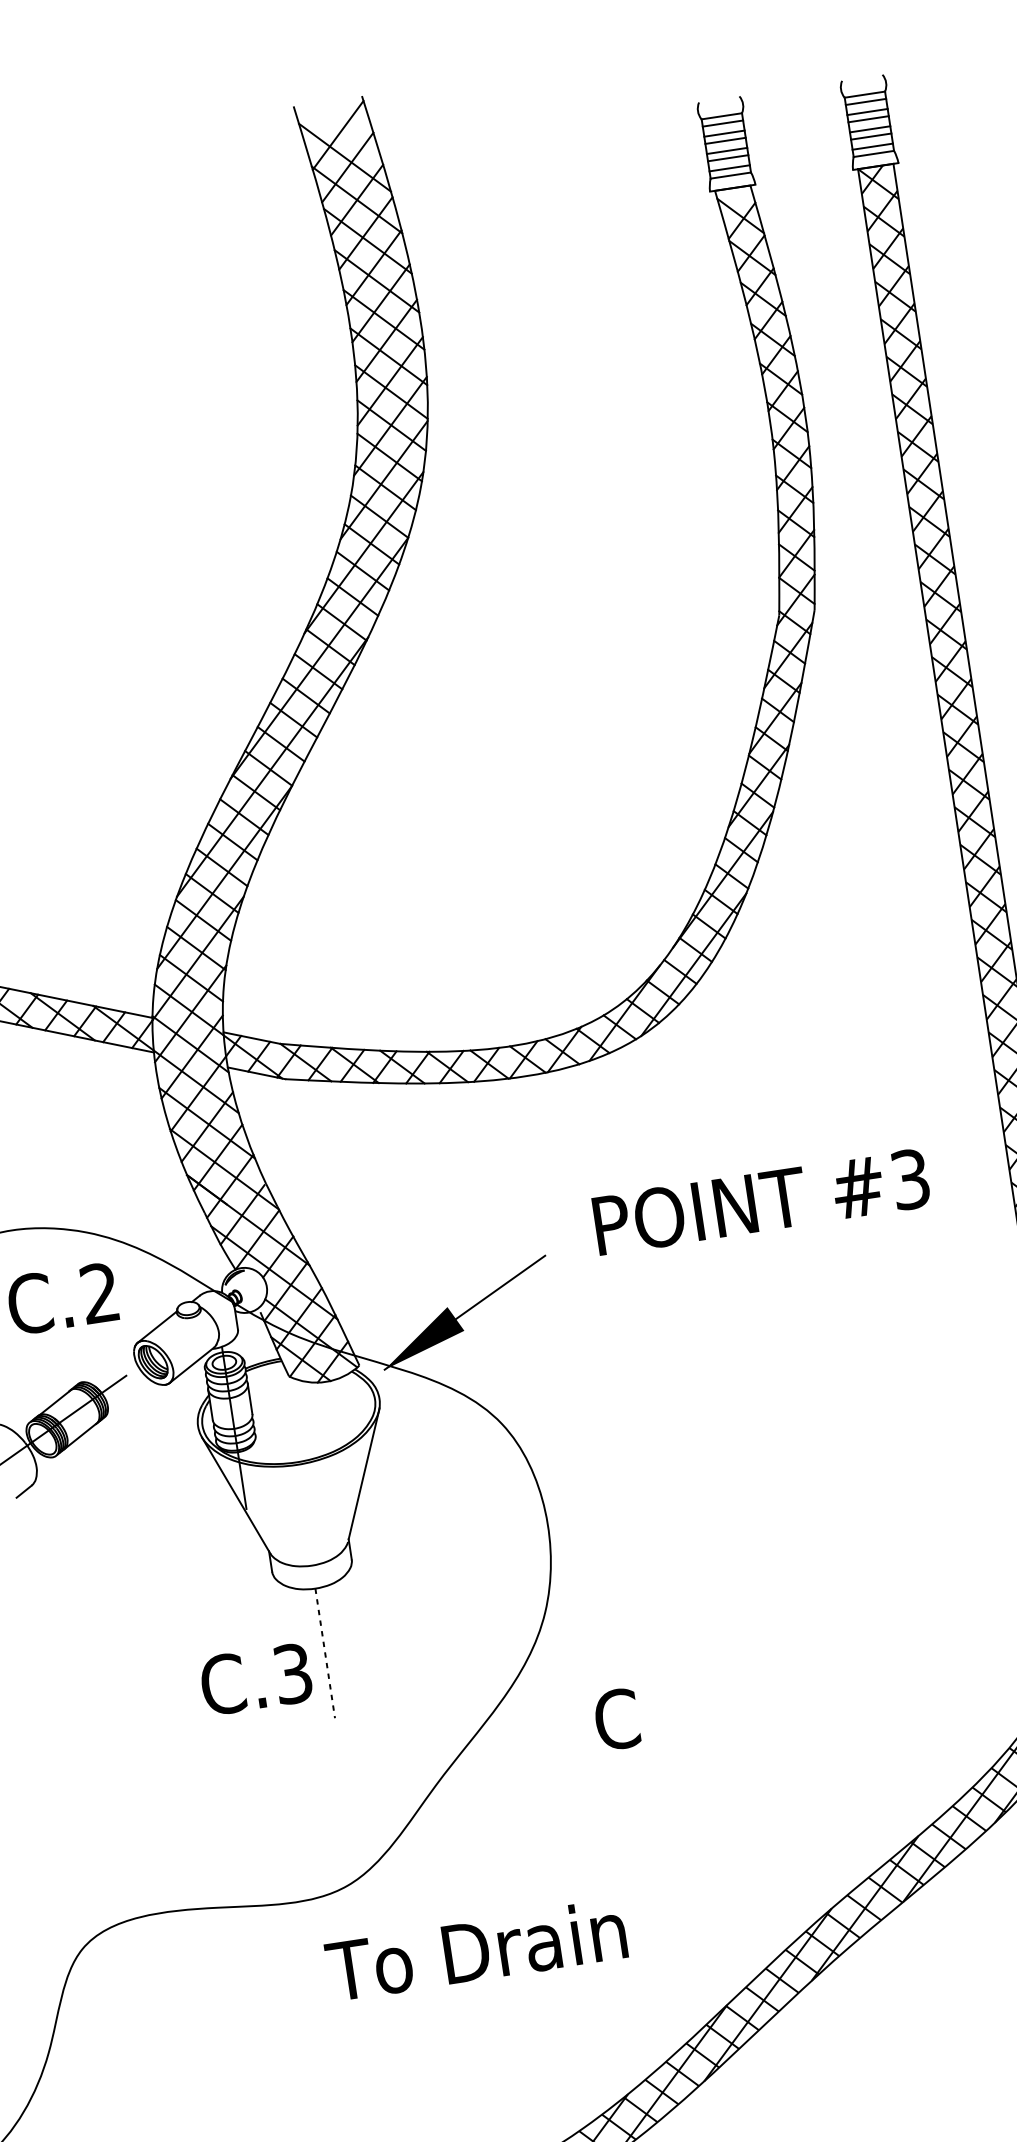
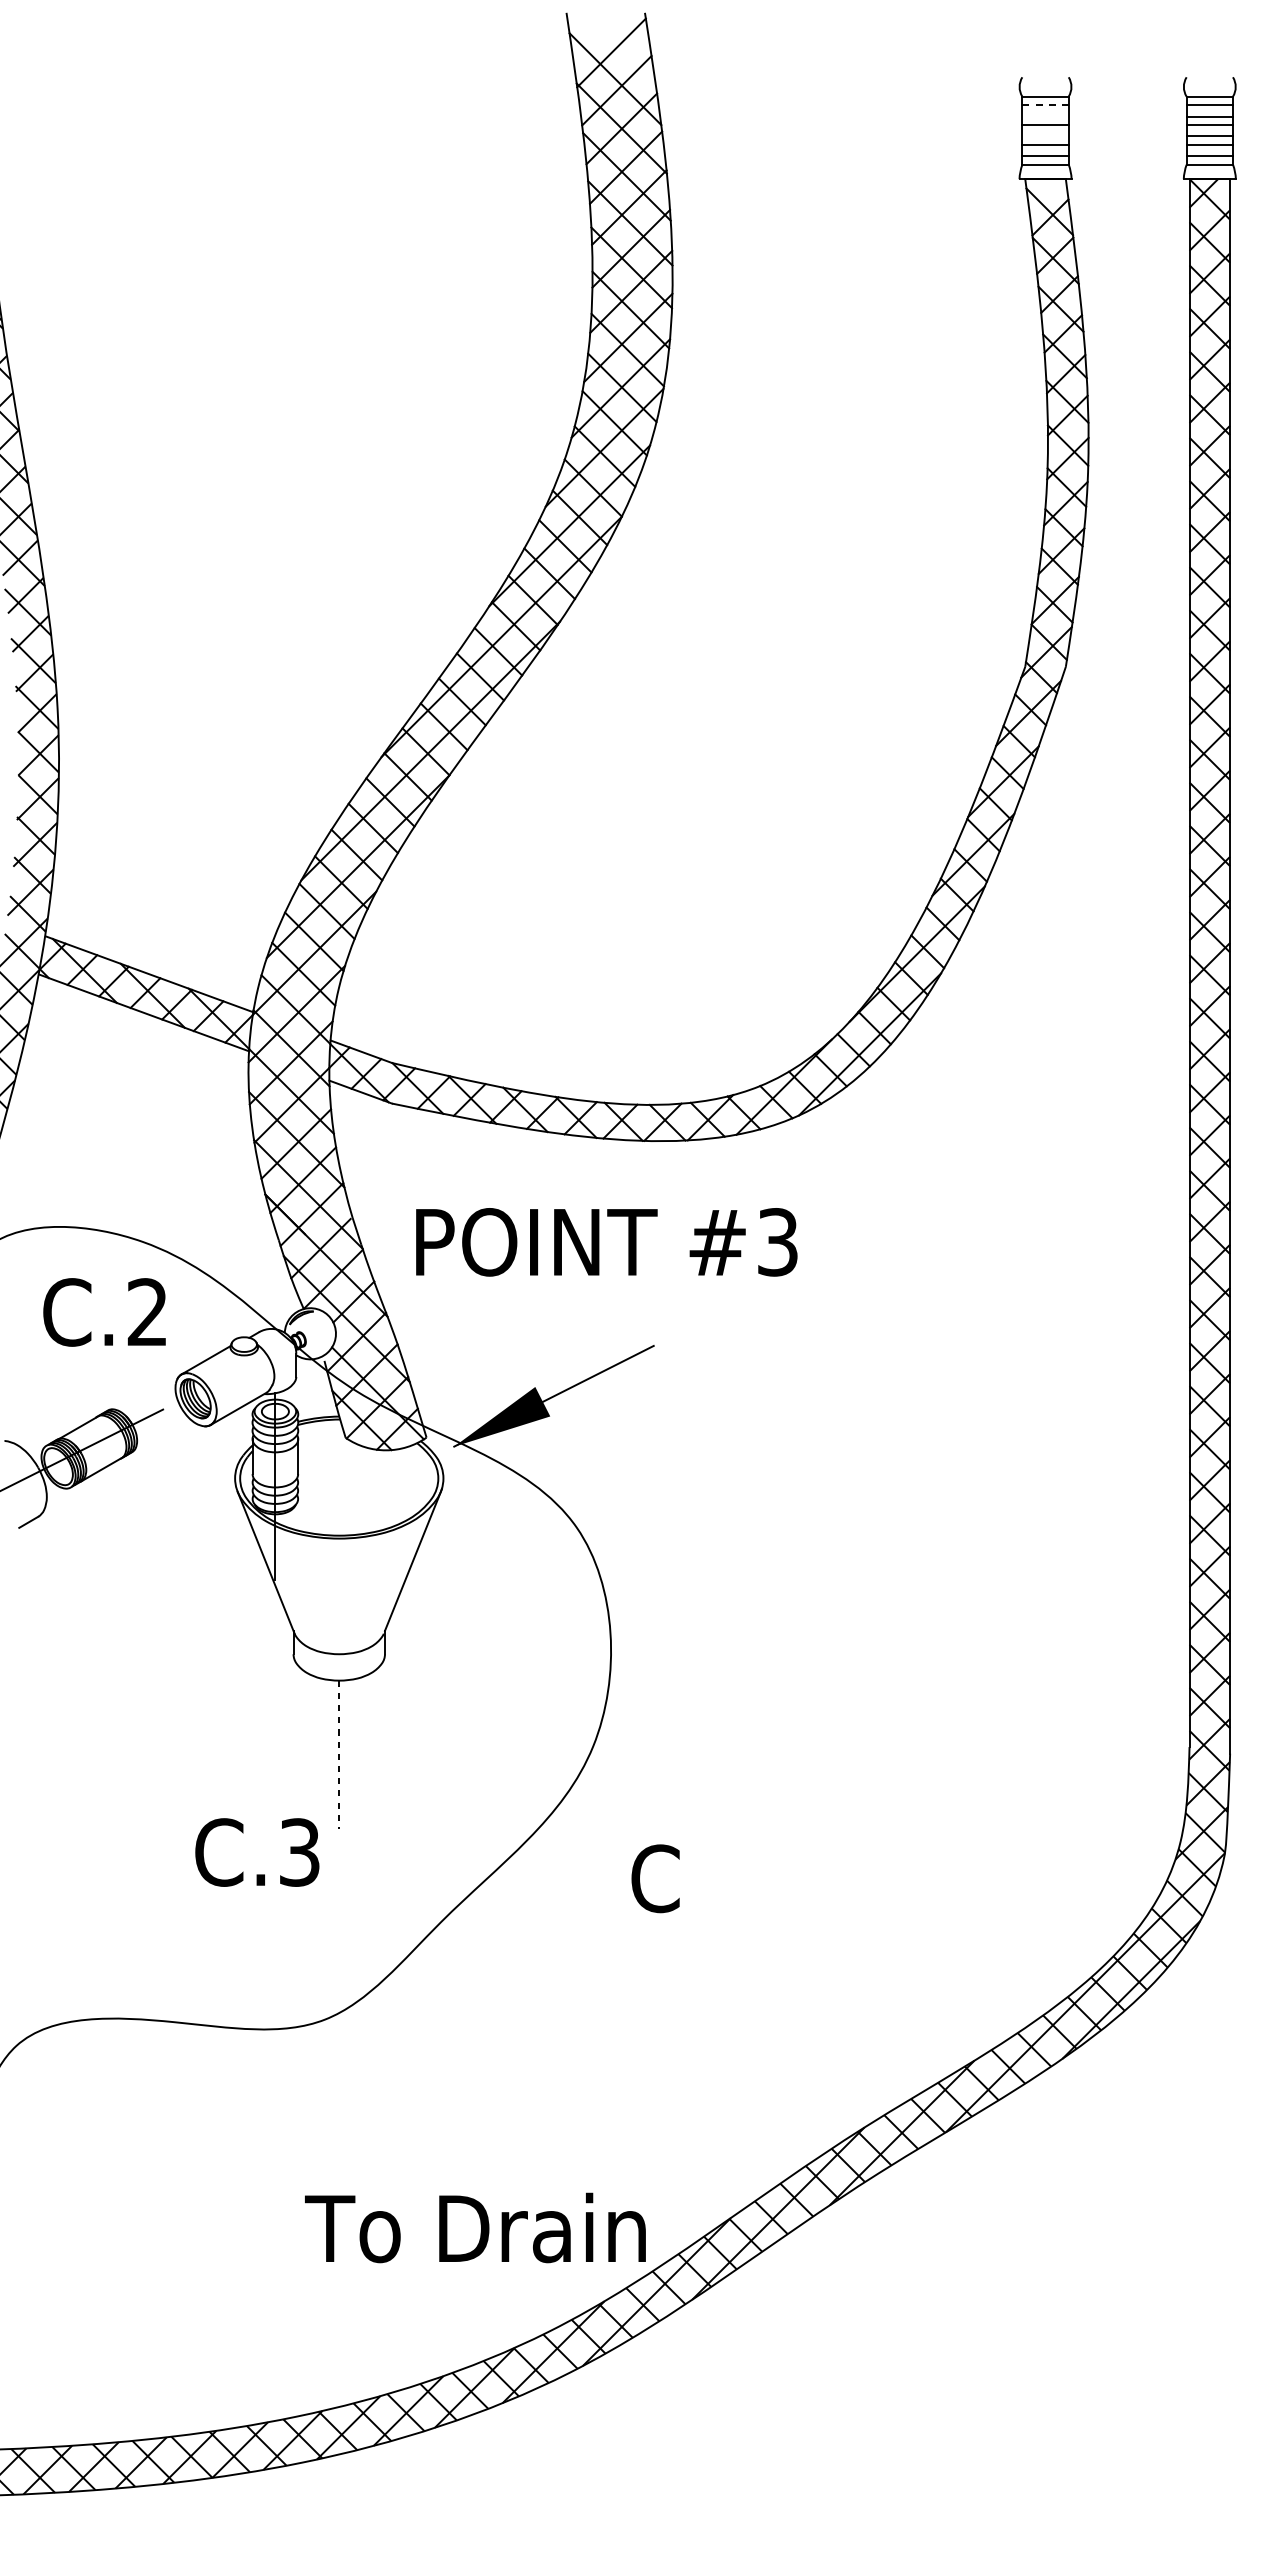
line: (723, 123) -> (1046, 105), solid -> dashed
line: (724, 133) -> (1045, 116), removed
line: (727, 151) -> (1045, 136), removed
text: (761, 1202) -> (606, 1242), moved
text: (256, 1679) -> (257, 1852), moved
text: (476, 1949) -> (475, 2227), moved

